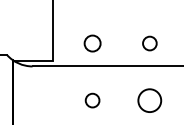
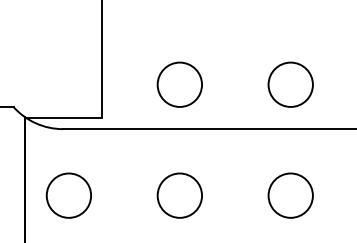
circle: (92, 43) -> (179, 84), size x1.43
circle: (149, 43) -> (290, 84), size x1.67
circle: (35, 100) -> (68, 195), added
circle: (92, 100) -> (179, 195), size x1.67

